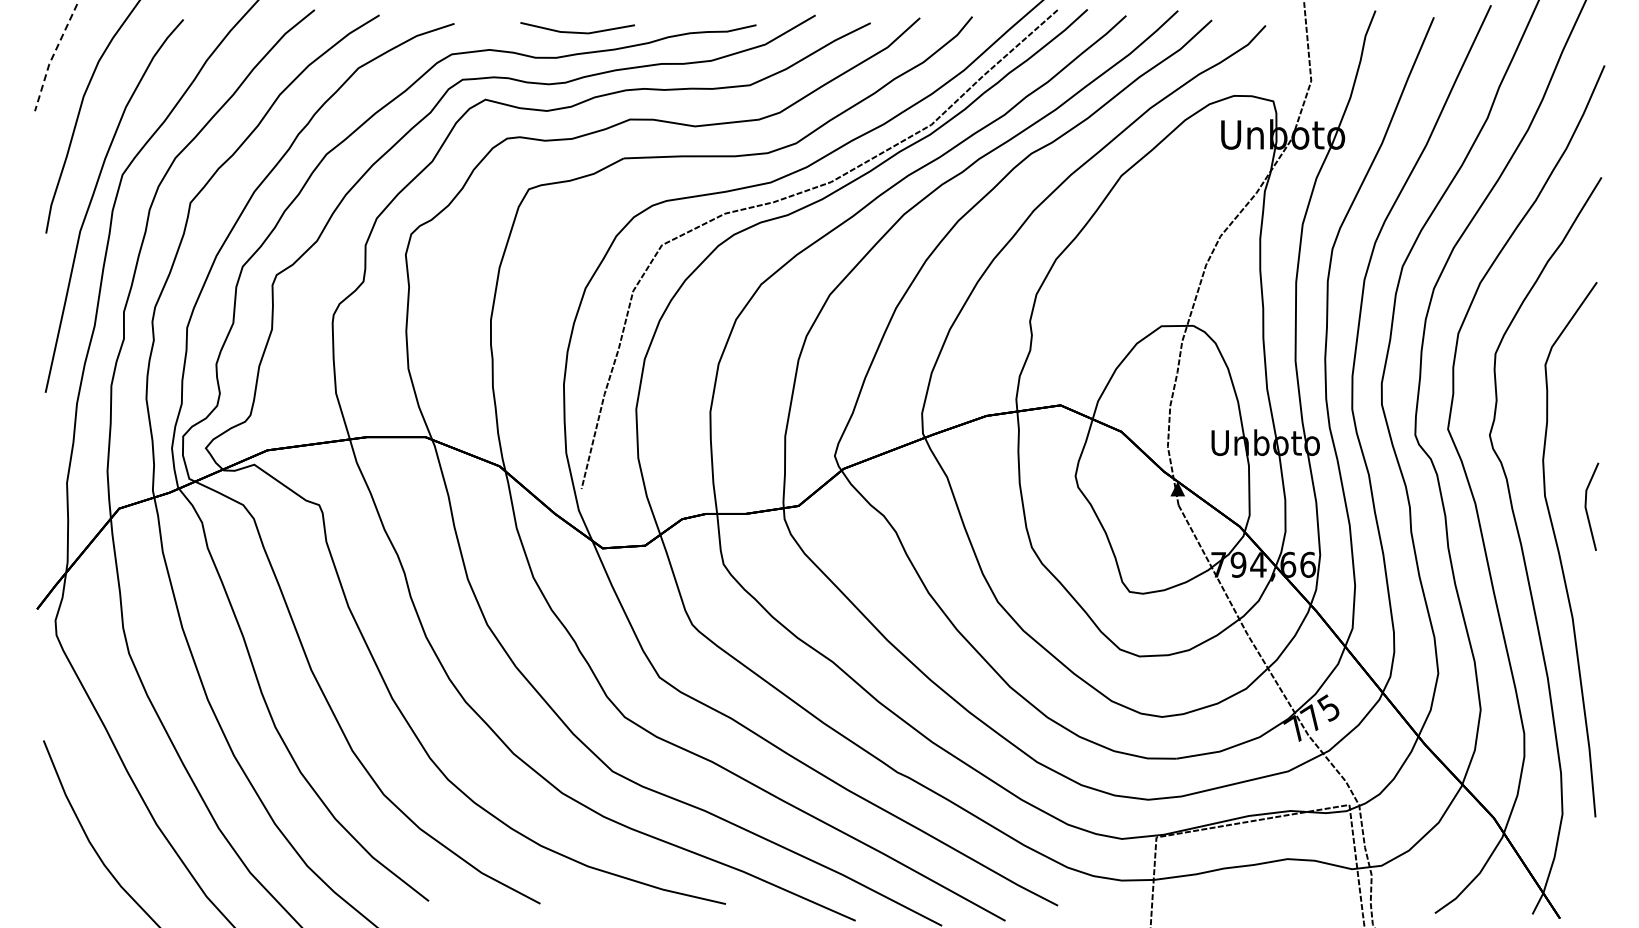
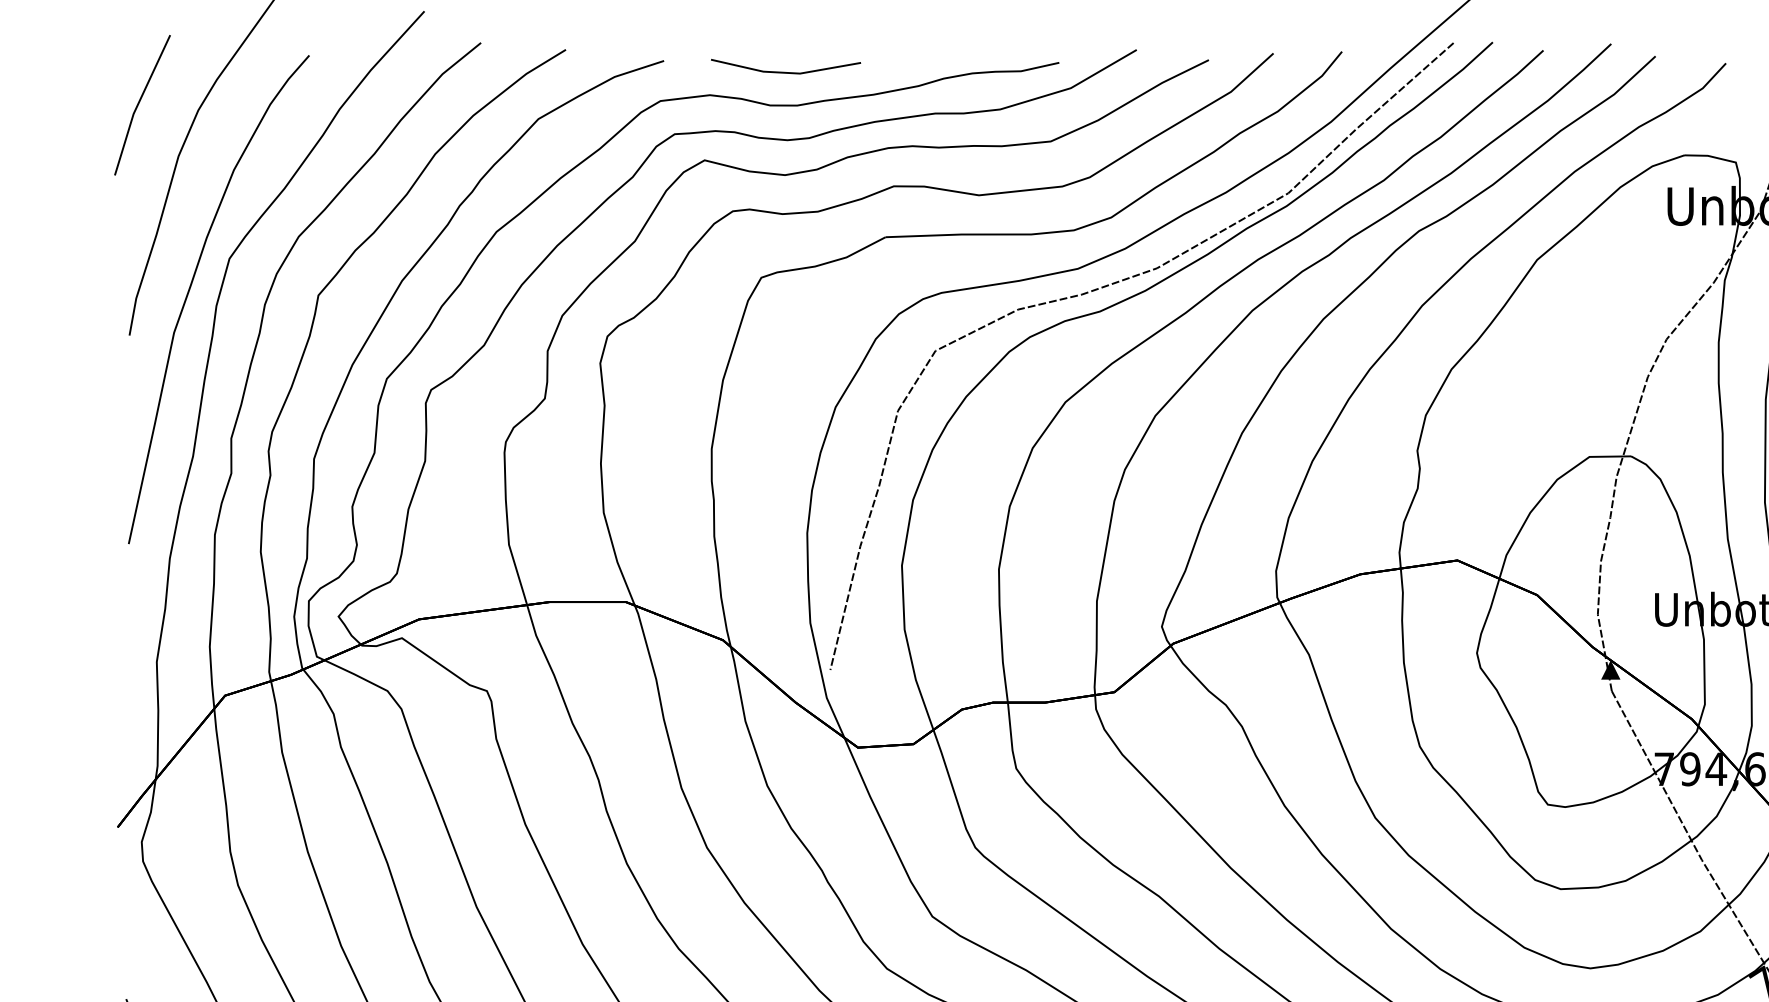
line: (576, 31) -> (784, 71), moved
line: (52, 57) -> (137, 105), dashed -> solid

